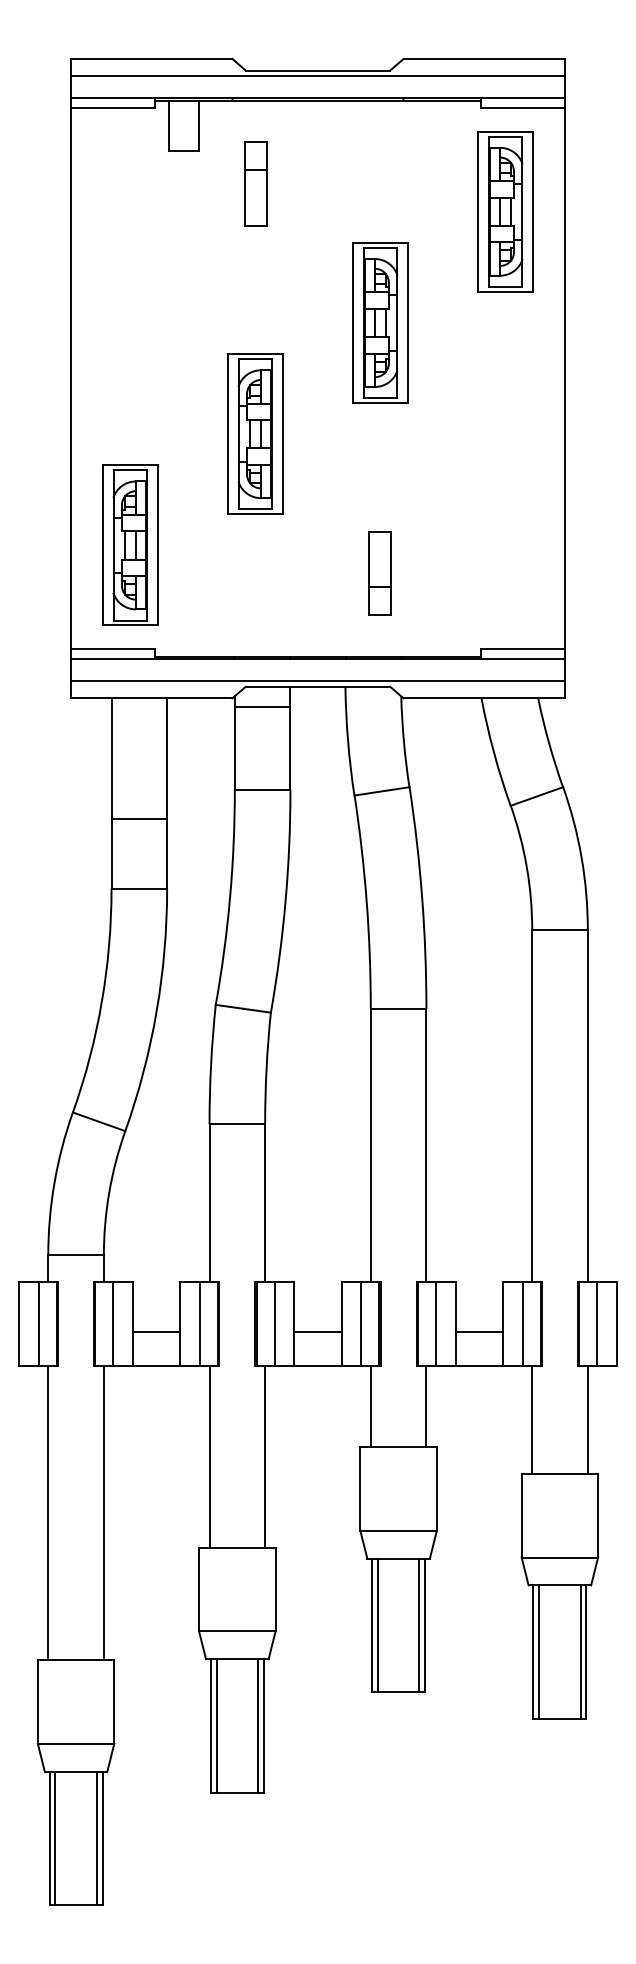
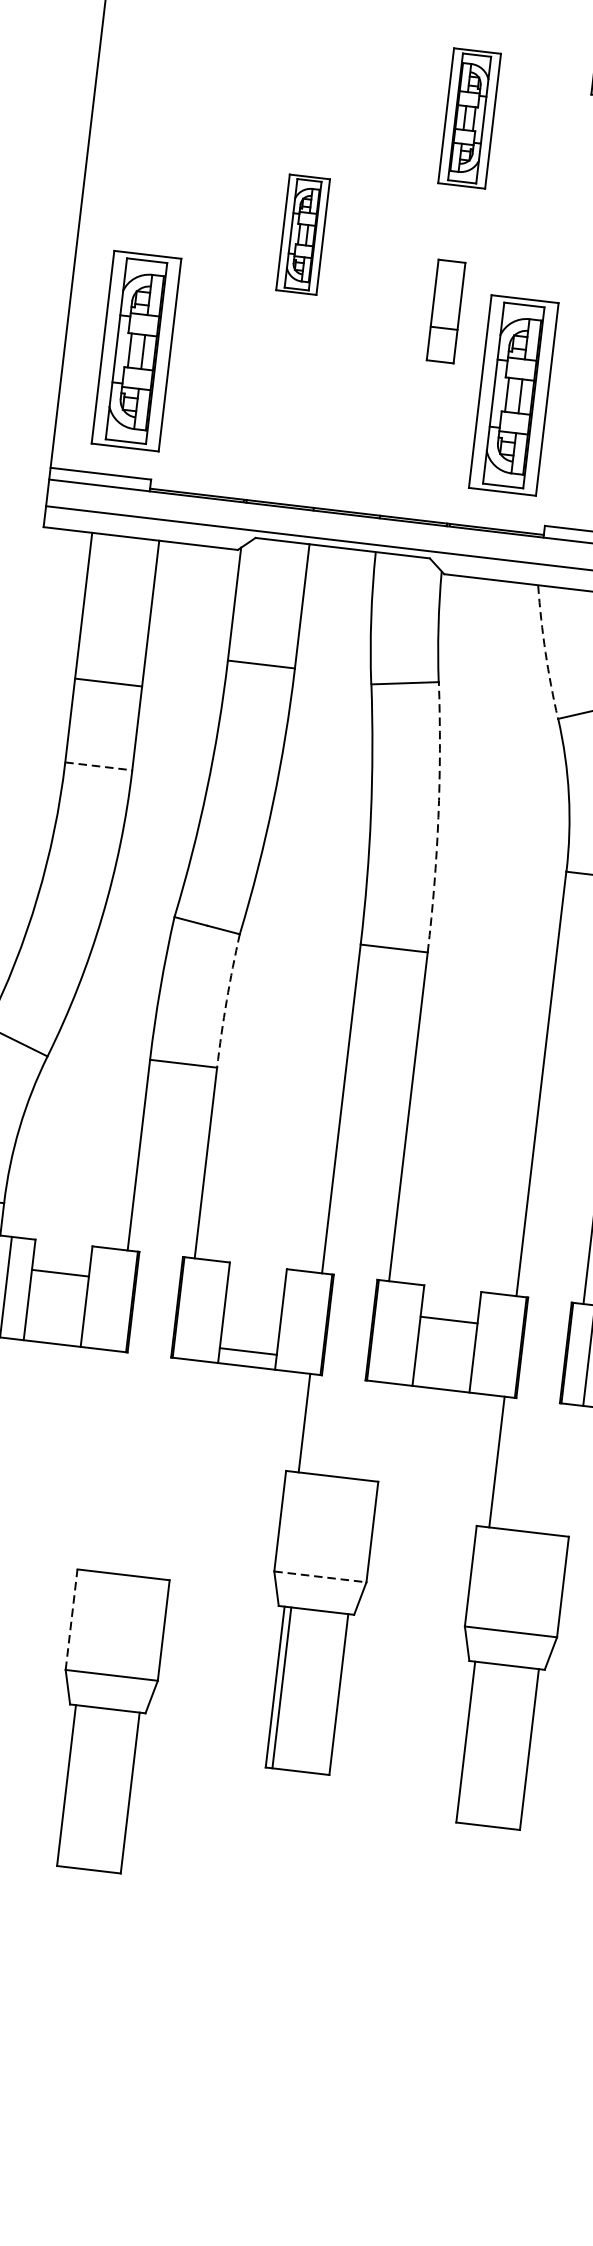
part: (380, 322) -> (469, 117), size x0.7
part: (255, 433) -> (303, 233), size x0.6
part: (443, 544) -> (514, 394), added
part: (379, 573) -> (445, 311), moved
line: (262, 706) -> (273, 564), removed
arc: (494, 752) -> (546, 652), solid -> dashed
line: (139, 888) -> (99, 765), solid -> dashed
arc: (422, 898) -> (438, 818), solid -> dashed
arc: (266, 1068) -> (226, 1000), solid -> dashed
line: (200, 1323) -> (110, 1298), removed
line: (274, 1323) -> (200, 1309), removed
line: (361, 1323) -> (305, 1321), removed
line: (436, 1323) -> (395, 1332), removed
line: (522, 1323) -> (499, 1344), removed
line: (156, 1332) -> (60, 1273), moved
line: (317, 1332) -> (247, 1351), moved
line: (478, 1332) -> (448, 1320), moved
line: (426, 1406) -> (371, 1430), removed
line: (587, 1419) -> (563, 1469), removed
line: (209, 1456) -> (102, 1460), removed
line: (265, 1456) -> (170, 1468), removed
line: (399, 1530) -> (321, 1576), solid -> dashed
line: (199, 1589) -> (72, 1619), solid -> dashed
line: (419, 1625) -> (332, 1693), removed
line: (539, 1651) -> (473, 1742), removed
line: (580, 1651) -> (522, 1748), removed
line: (216, 1725) -> (73, 1785), removed
line: (258, 1725) -> (123, 1791), removed

